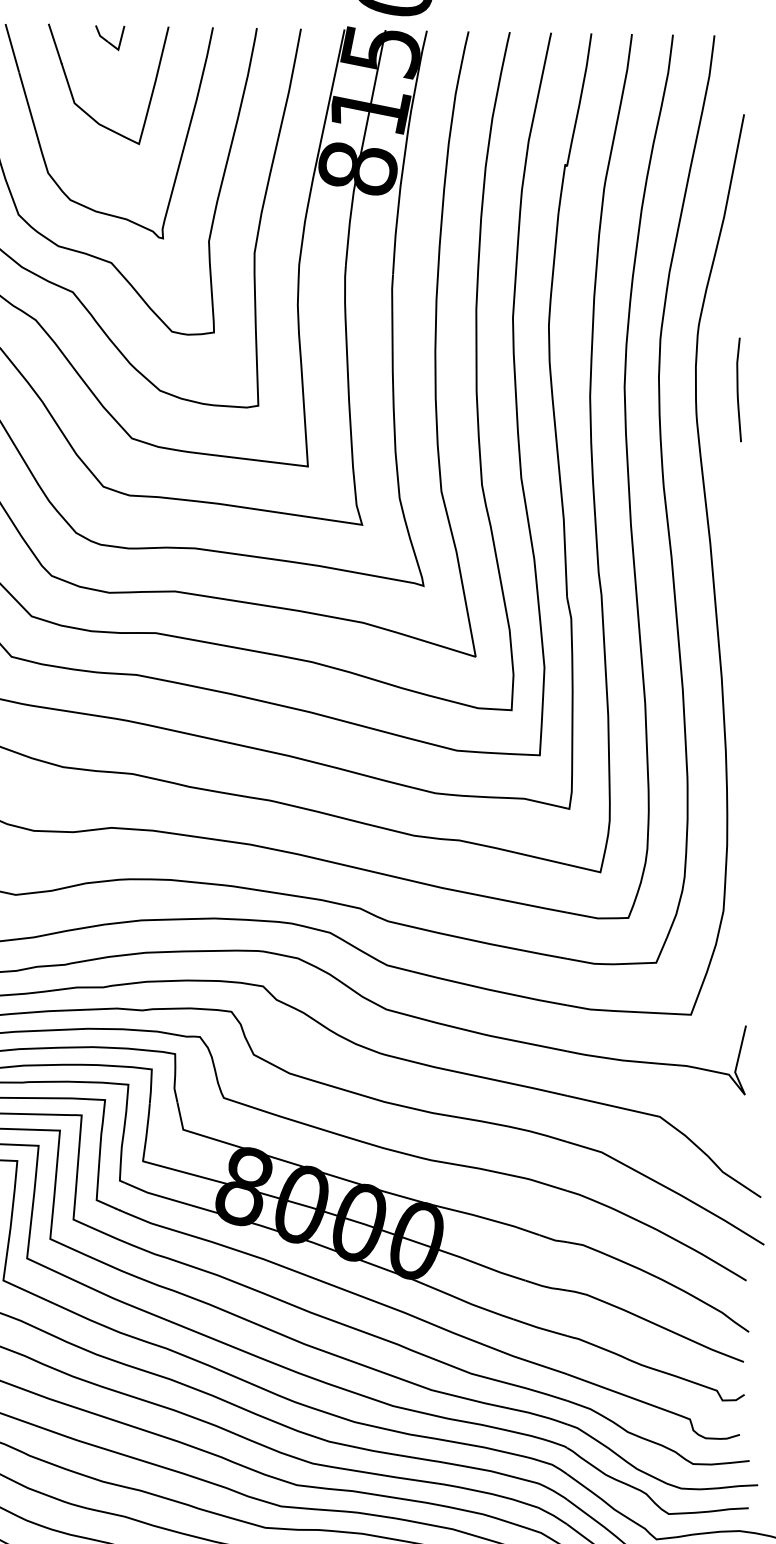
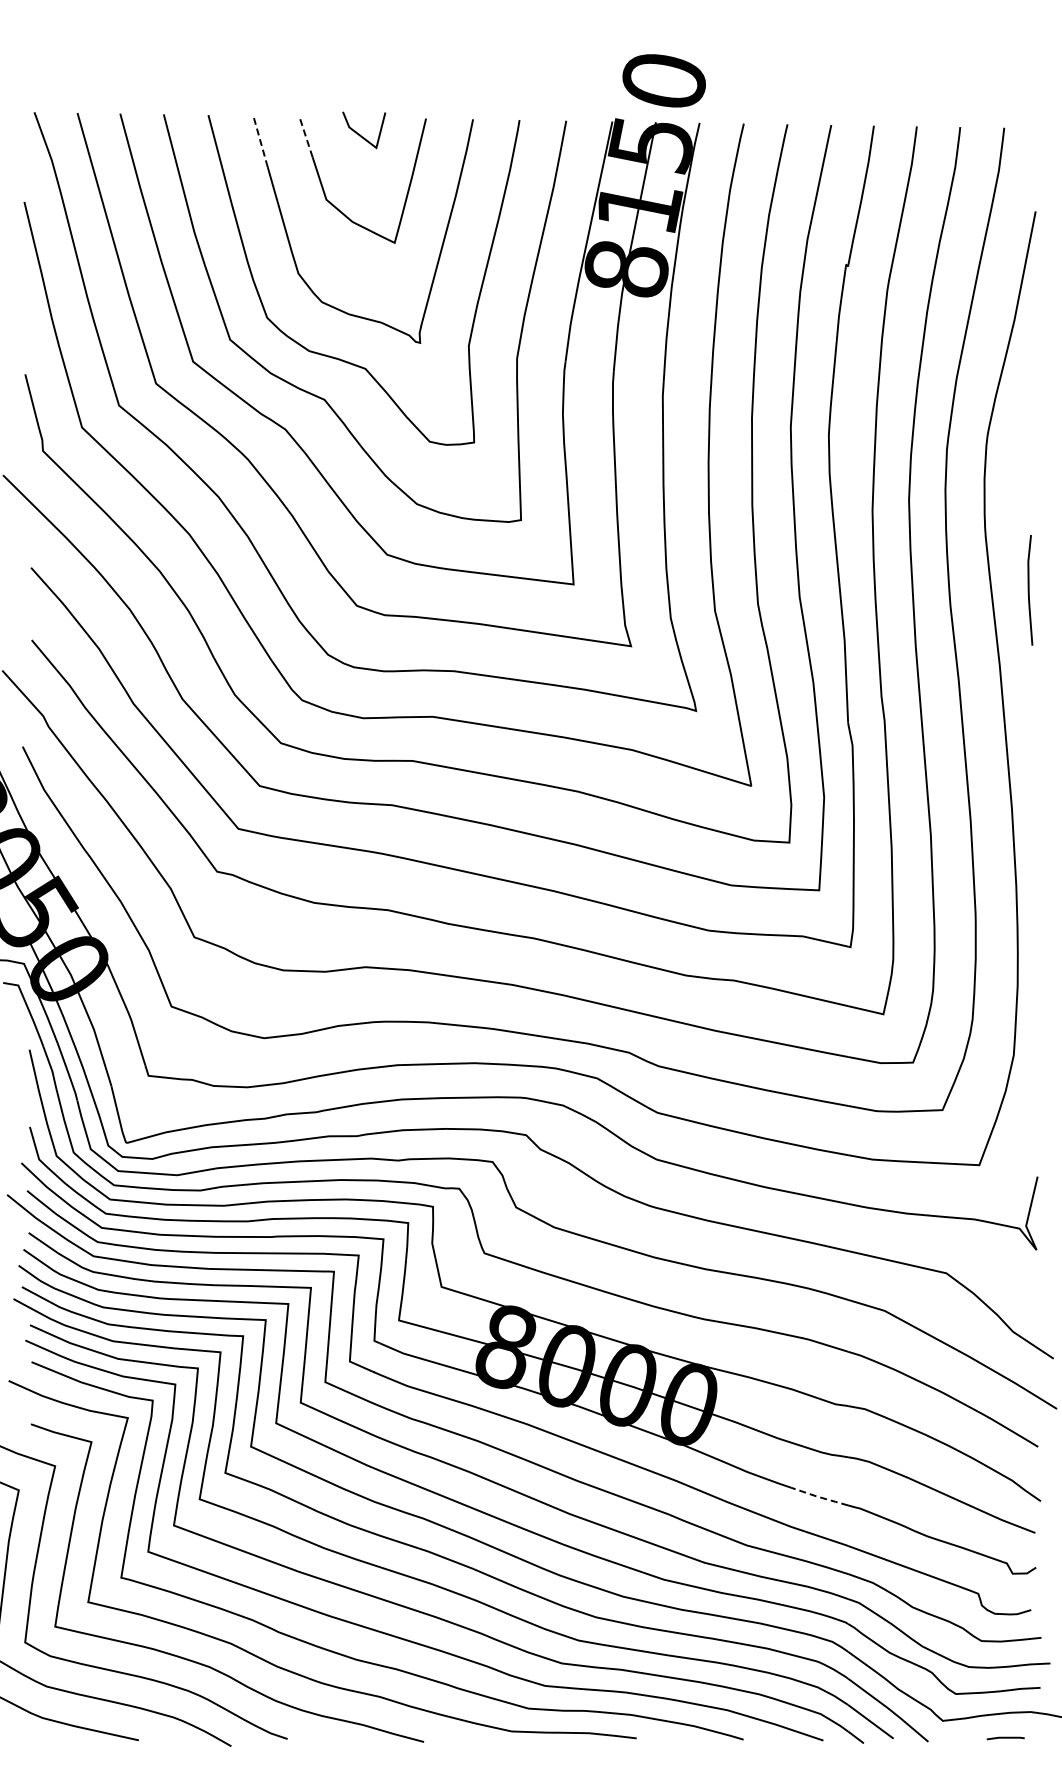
part: (109, 37) -> (363, 130), size x1.4
line: (54, 43) -> (305, 136), solid -> dashed
line: (12, 48) -> (260, 141), solid -> dashed
curve: (738, 390) -> (1029, 590), moved
line: (539, 1328) -> (818, 1497), solid -> dashed

